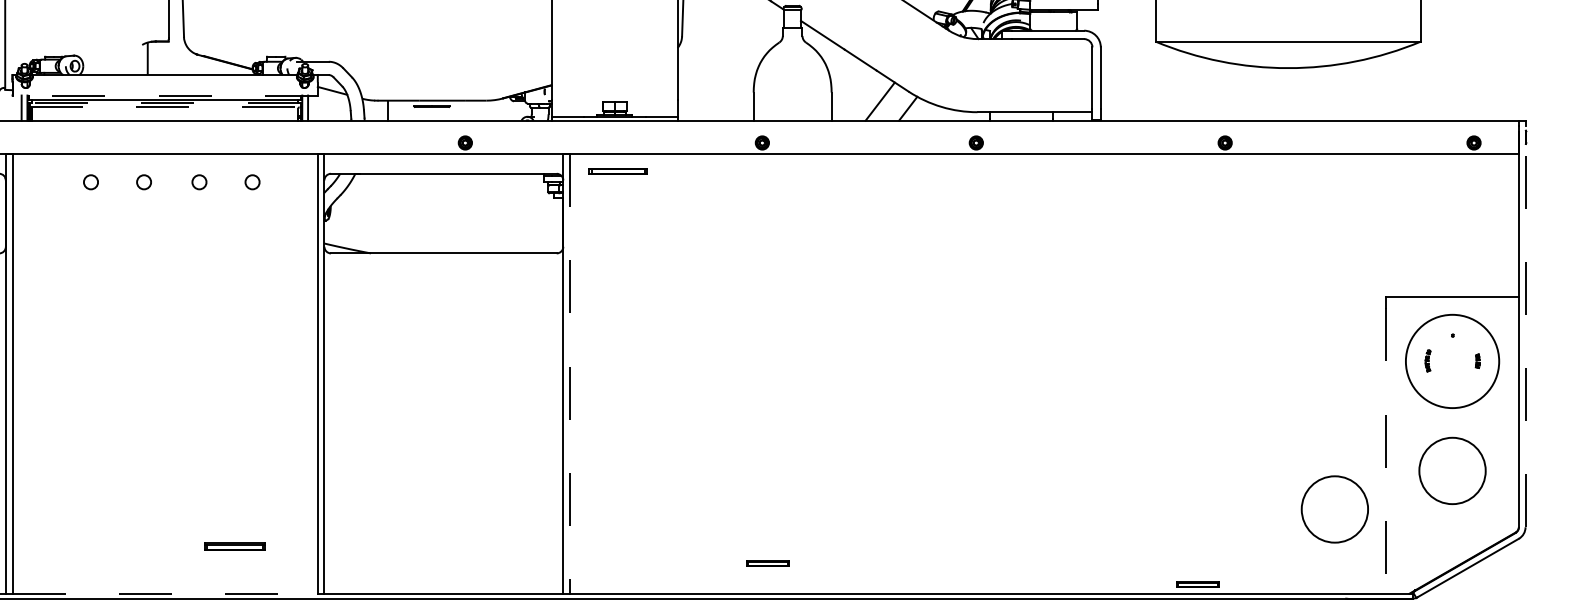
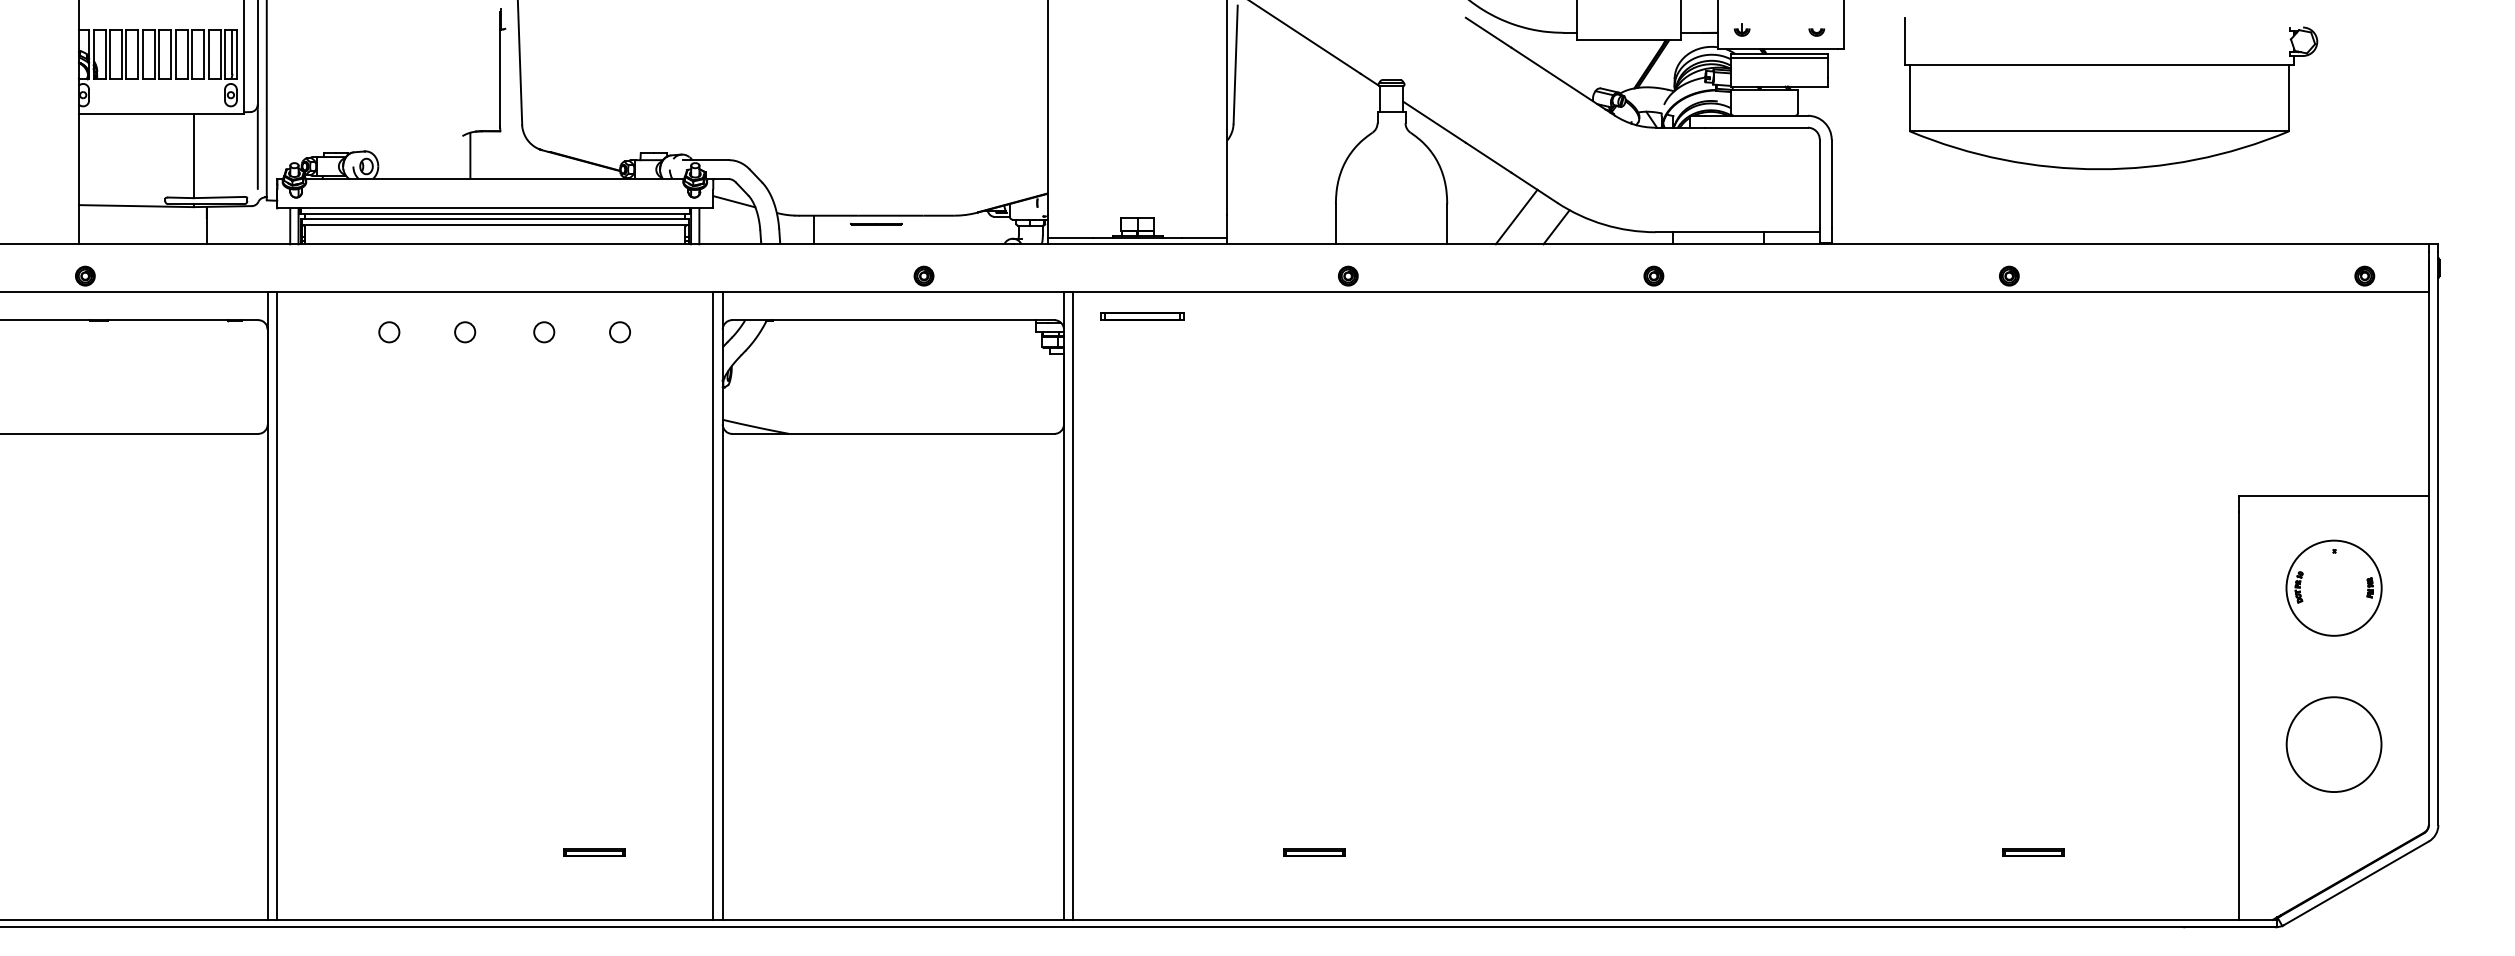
line: (164, 95) -> (494, 208), dashed -> solid
line: (165, 102) -> (495, 218), dashed -> solid
line: (165, 107) -> (495, 225), dashed -> solid
line: (1525, 326) -> (2438, 538), dashed -> solid
circle: (1452, 360) -> (2333, 587), size x0.71
line: (570, 374) -> (1073, 606), dashed -> solid
line: (1386, 451) -> (2239, 716), dashed -> solid
circle: (1334, 509) -> (2165, 799), removed
part: (234, 546) -> (594, 852), size x0.71
part: (768, 563) -> (1314, 852), moved
part: (1197, 584) -> (2033, 852), moved
line: (165, 593) -> (495, 919), dashed -> solid

